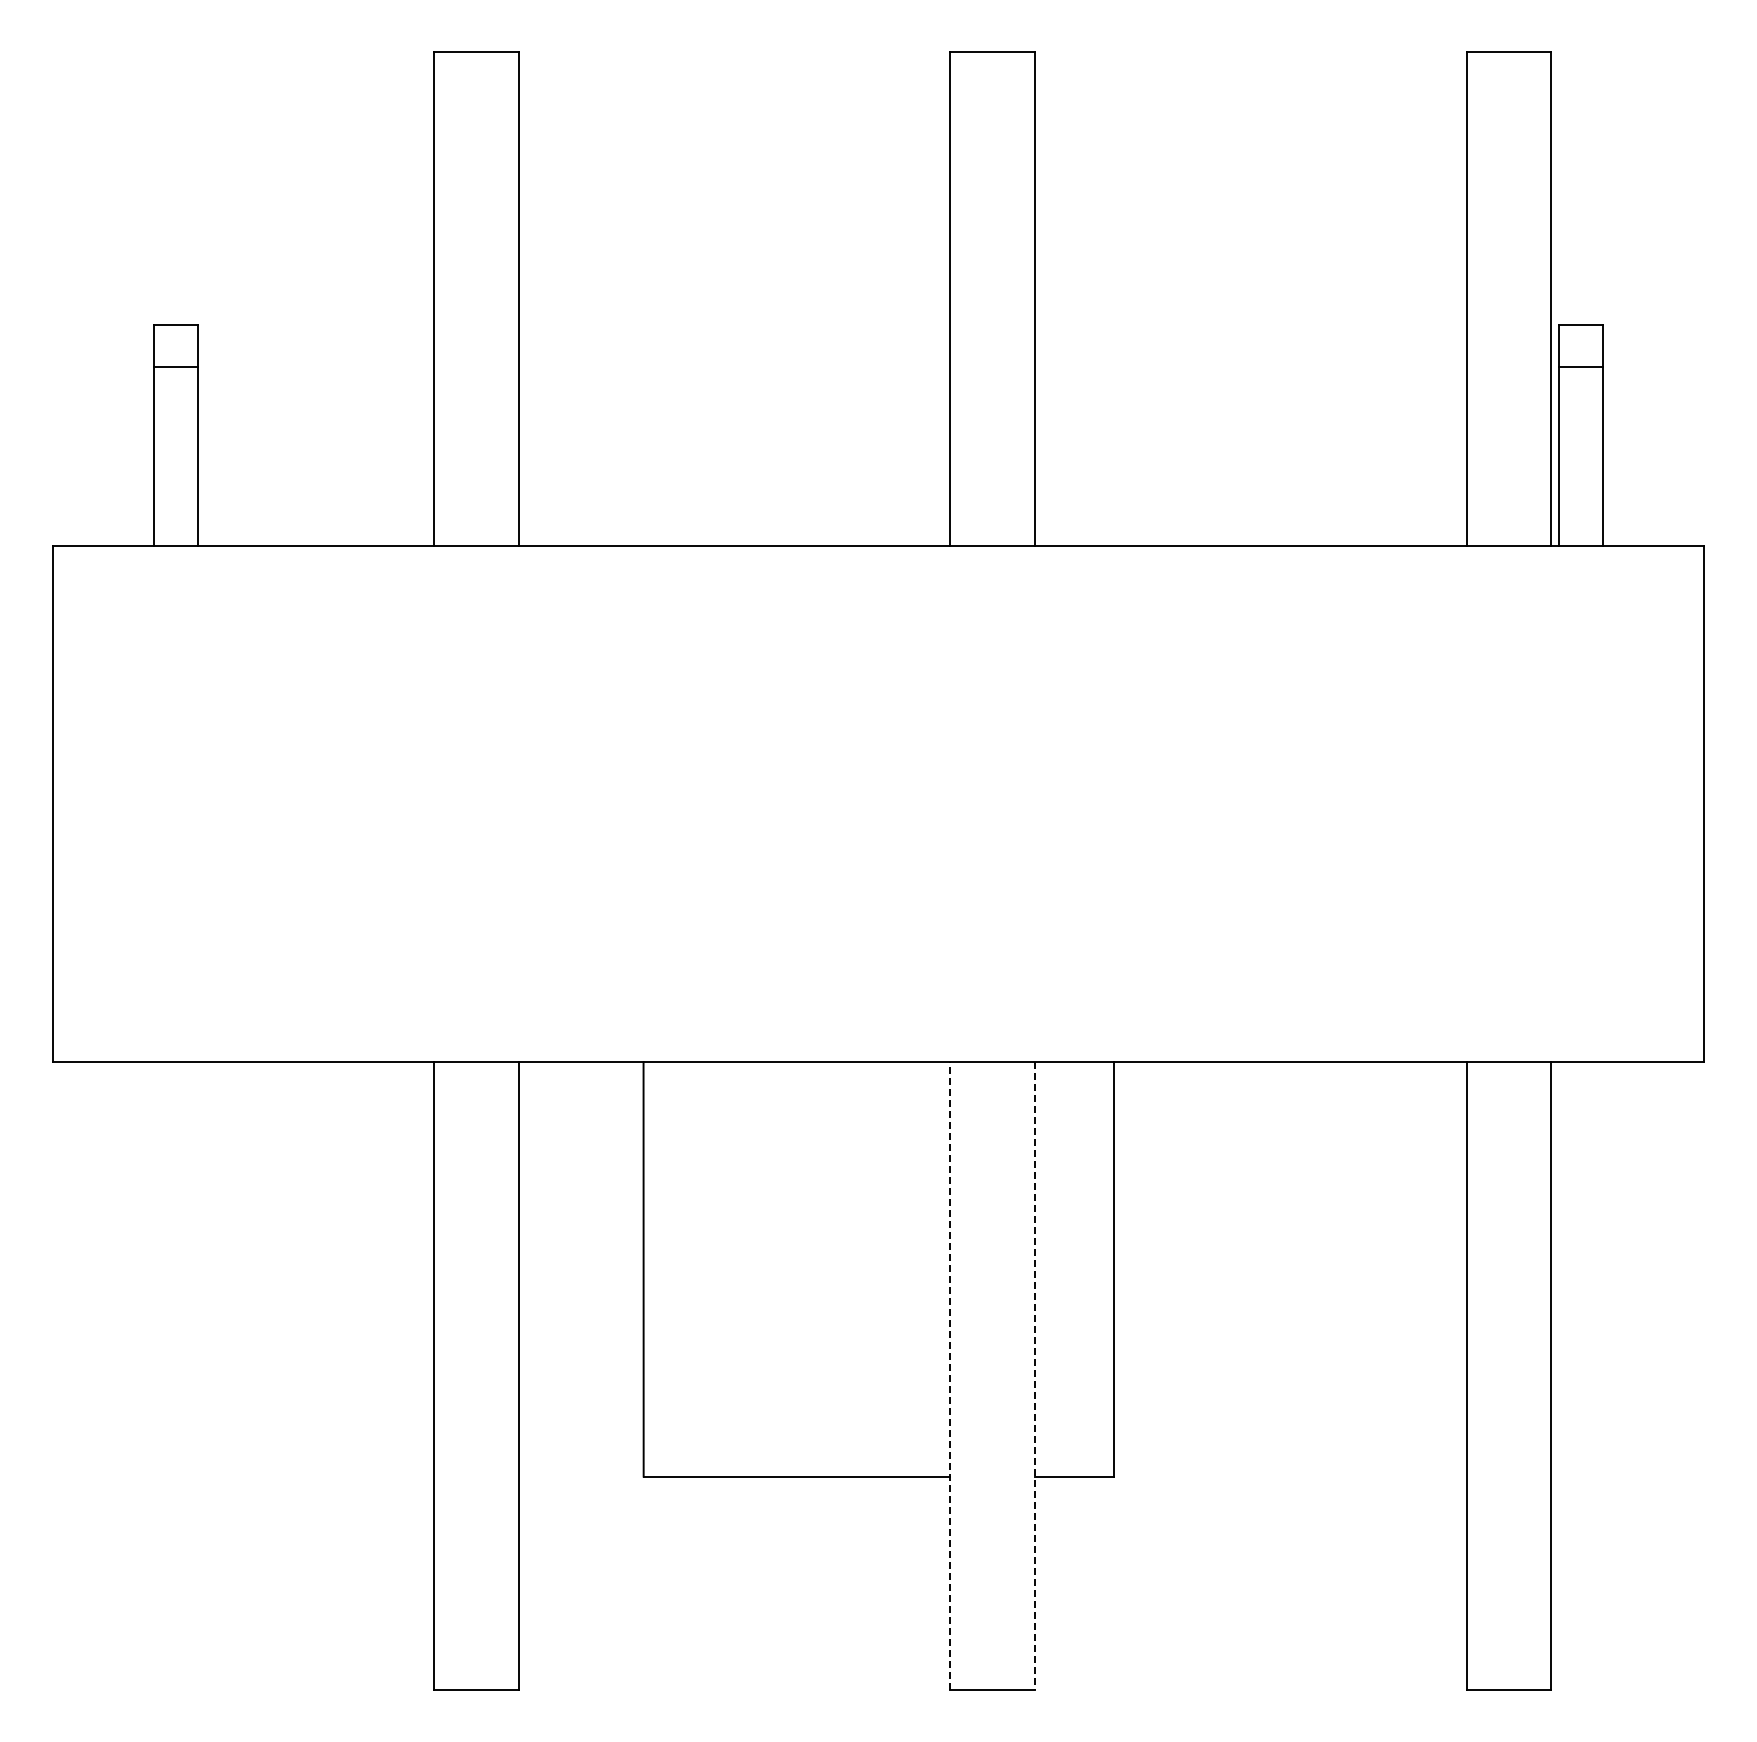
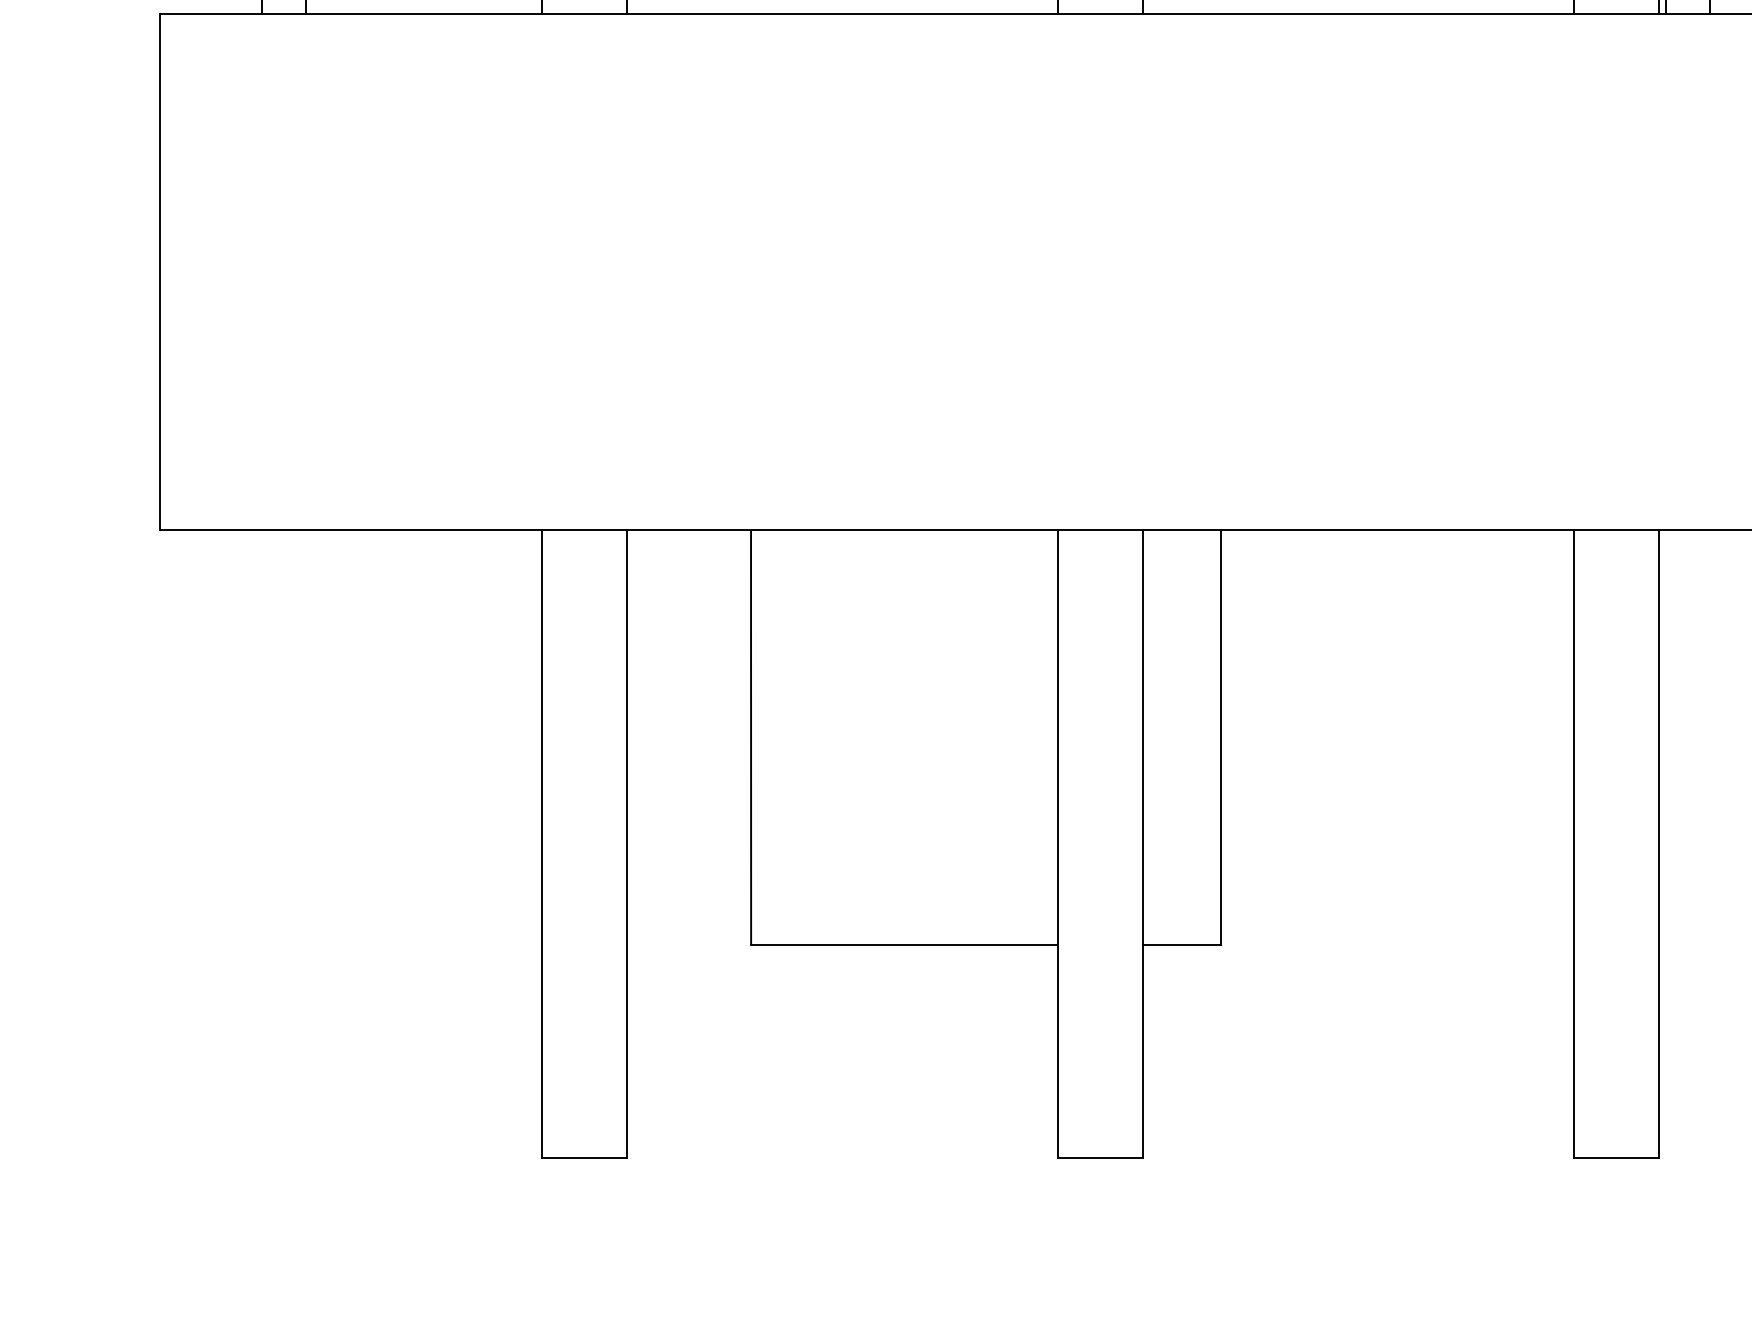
line: (950, 1376) -> (1057, 844), dashed -> solid
line: (1035, 1376) -> (1142, 844), dashed -> solid

